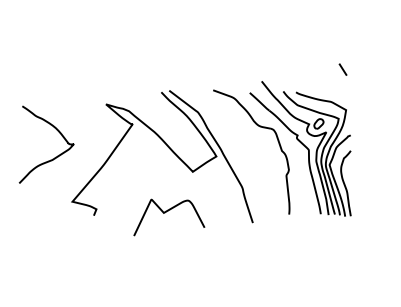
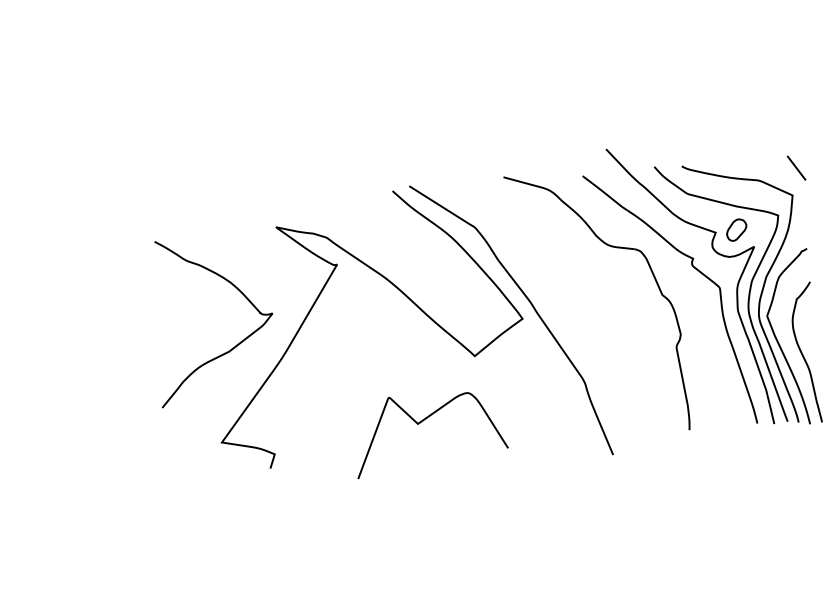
line: (342, 69) -> (795, 167), moved
curve: (52, 158) -> (228, 348), moved
curve: (165, 213) -> (421, 424), moved

